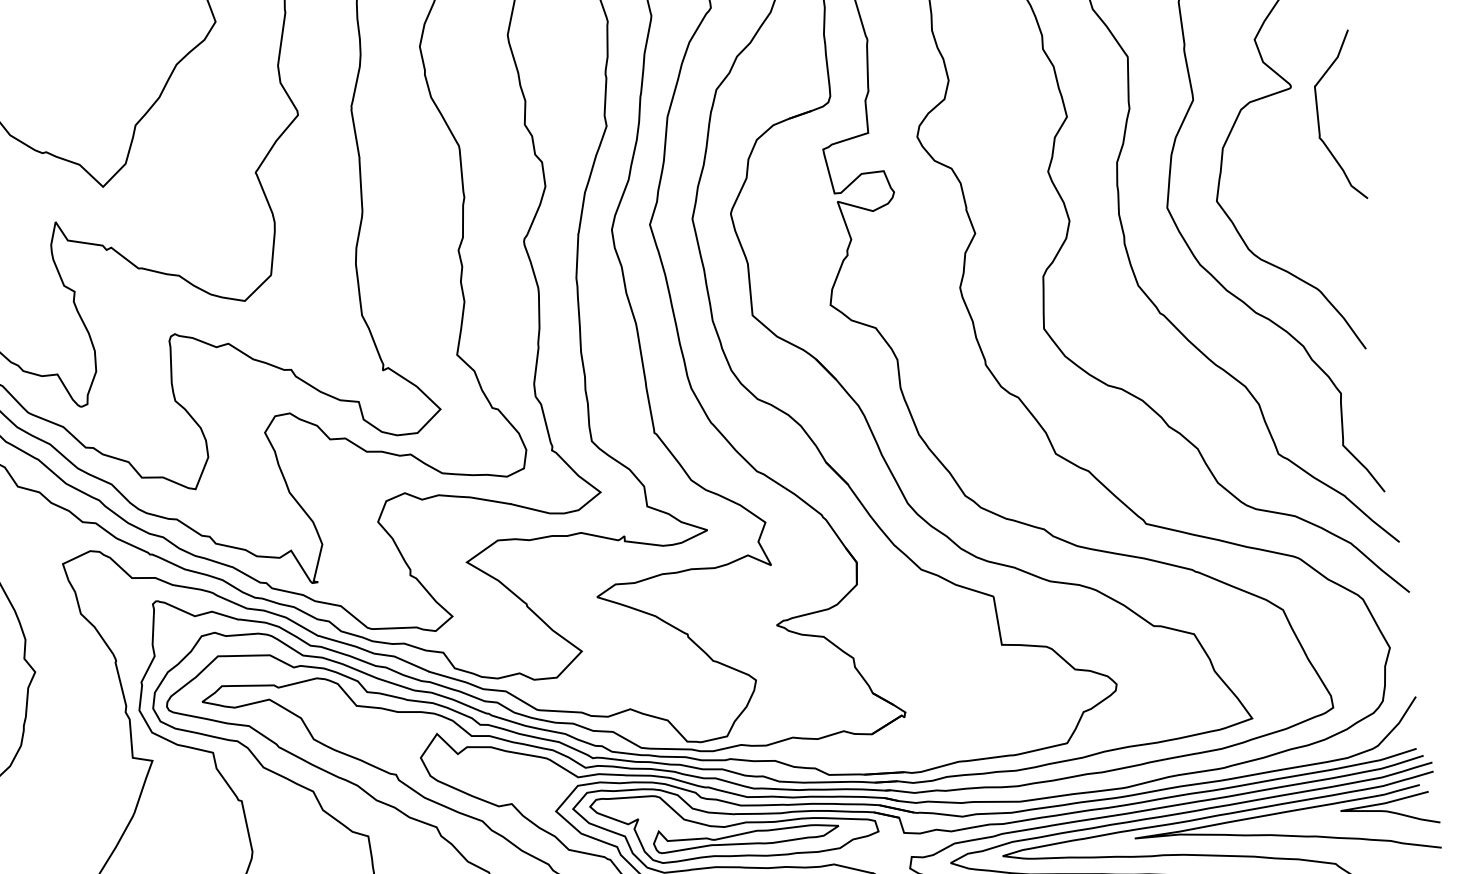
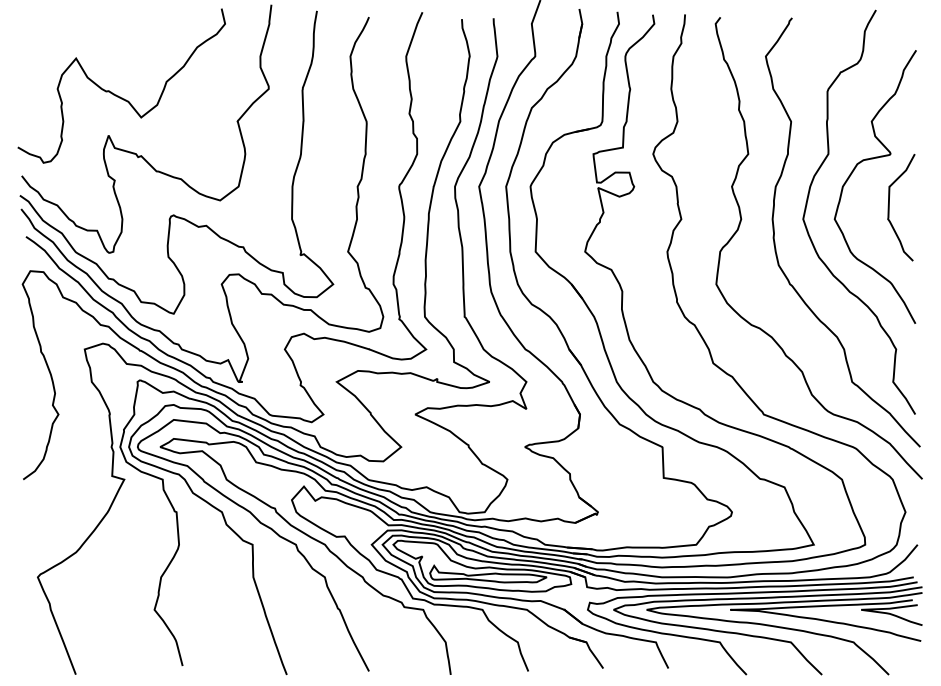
curve: (1319, 119) -> (889, 207), moved

